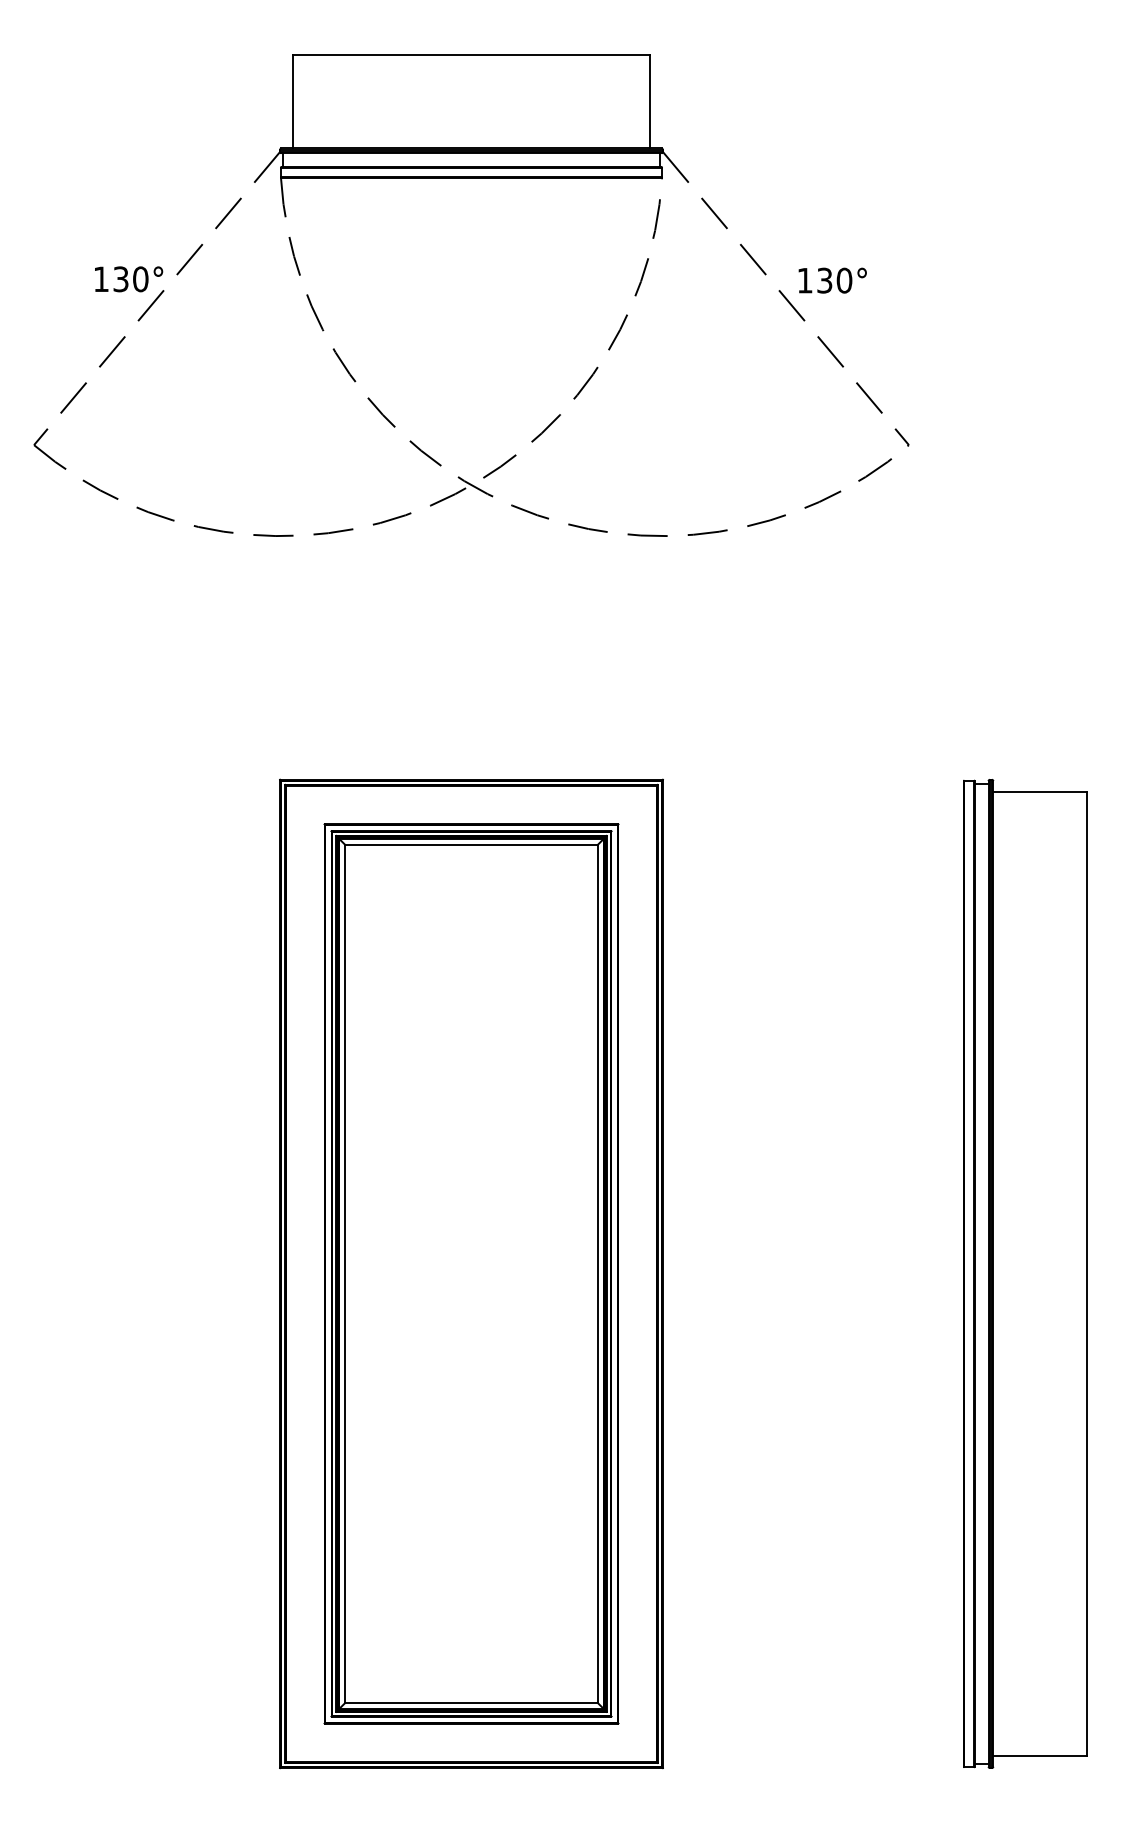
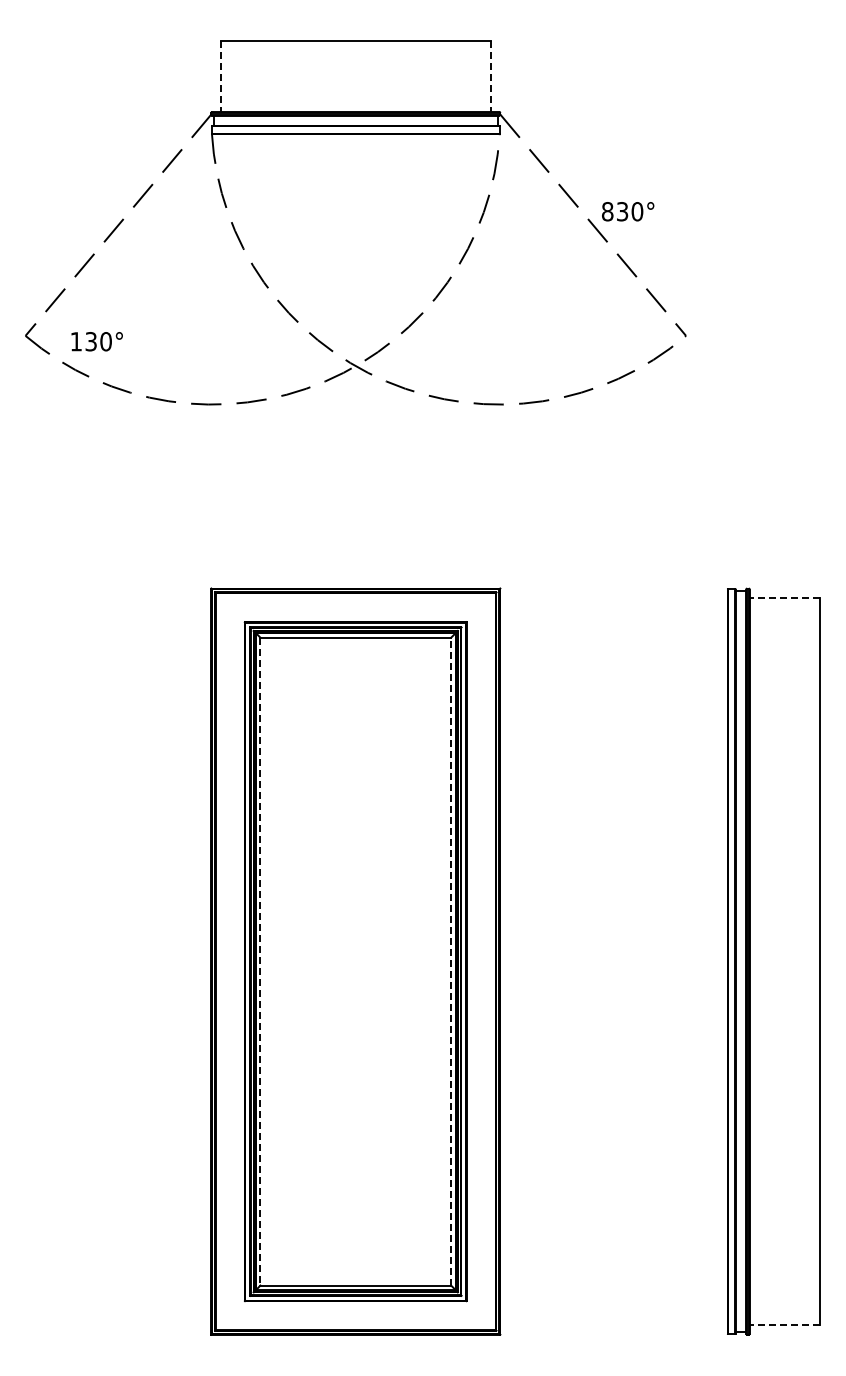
line: (292, 102) -> (220, 77), solid -> dashed
line: (649, 102) -> (490, 77), solid -> dashed
text: (128, 279) -> (96, 341), moved
text: (804, 280) -> (607, 211), 130° -> 830°
line: (1039, 792) -> (784, 598), solid -> dashed
line: (345, 1273) -> (260, 961), solid -> dashed
line: (598, 1273) -> (451, 961), solid -> dashed
line: (1039, 1755) -> (784, 1325), solid -> dashed

